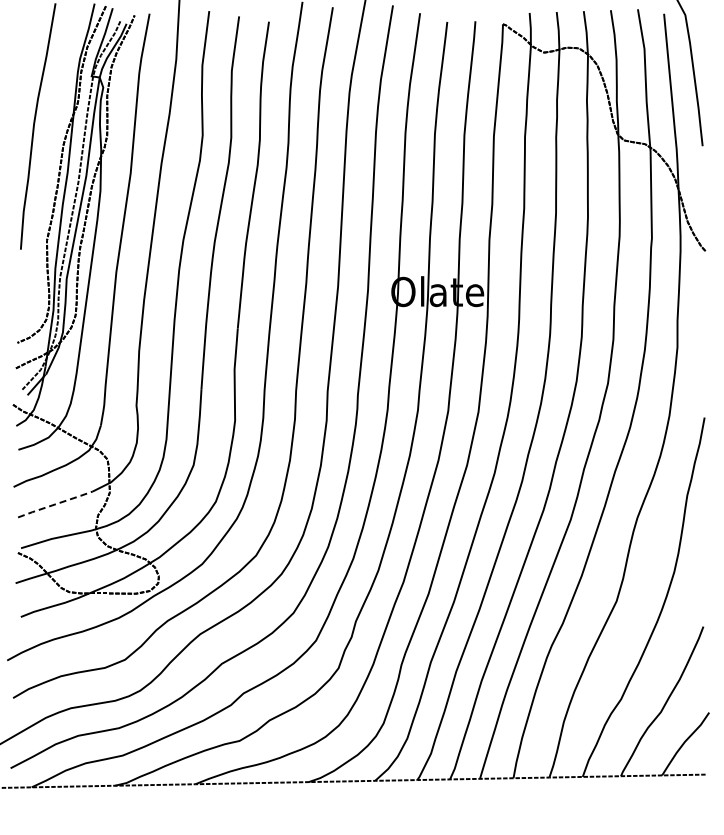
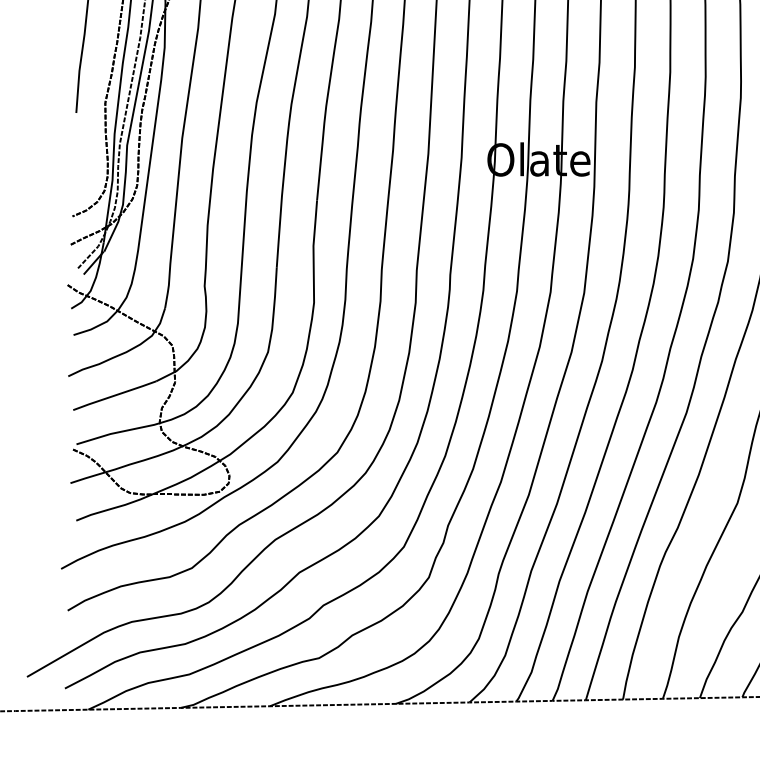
line: (55, 504) -> (114, 395), dashed -> solid

